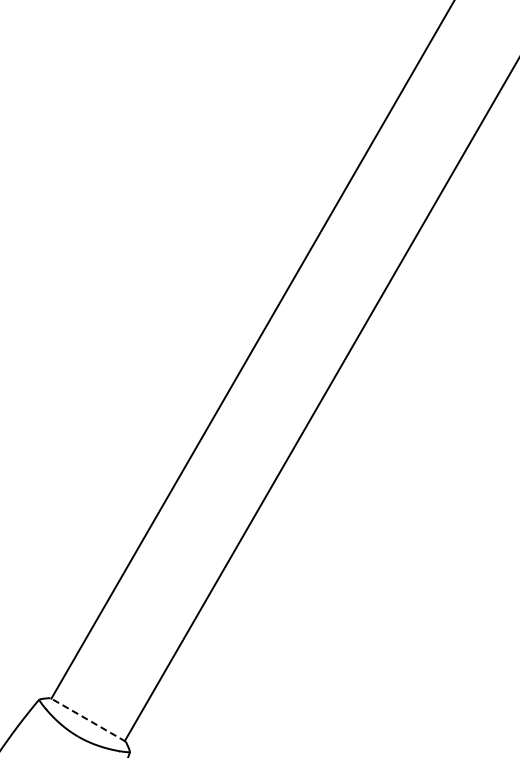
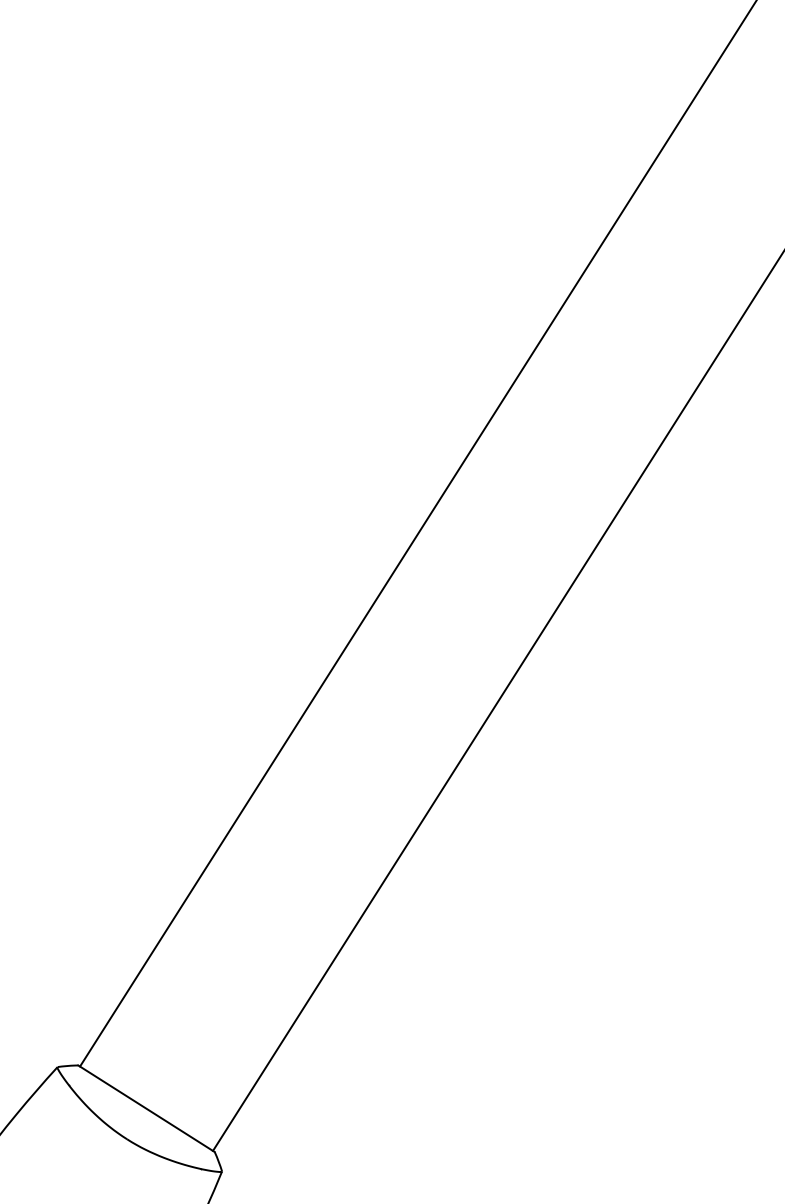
line: (88, 719) -> (147, 1108), dashed -> solid

